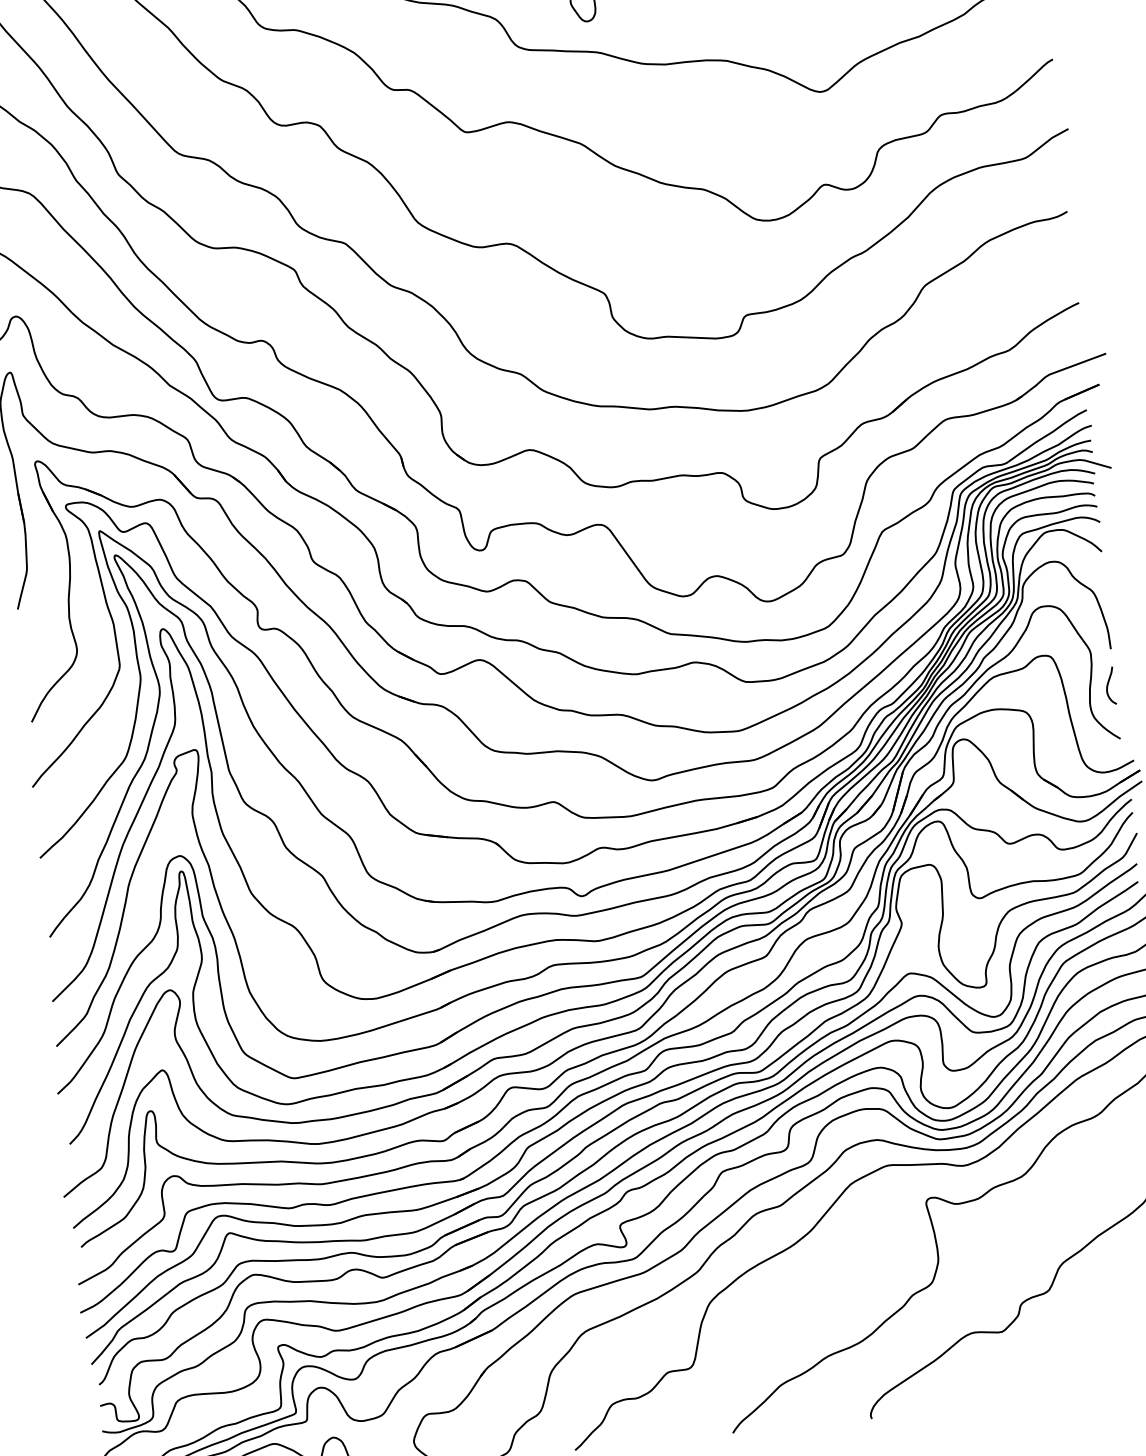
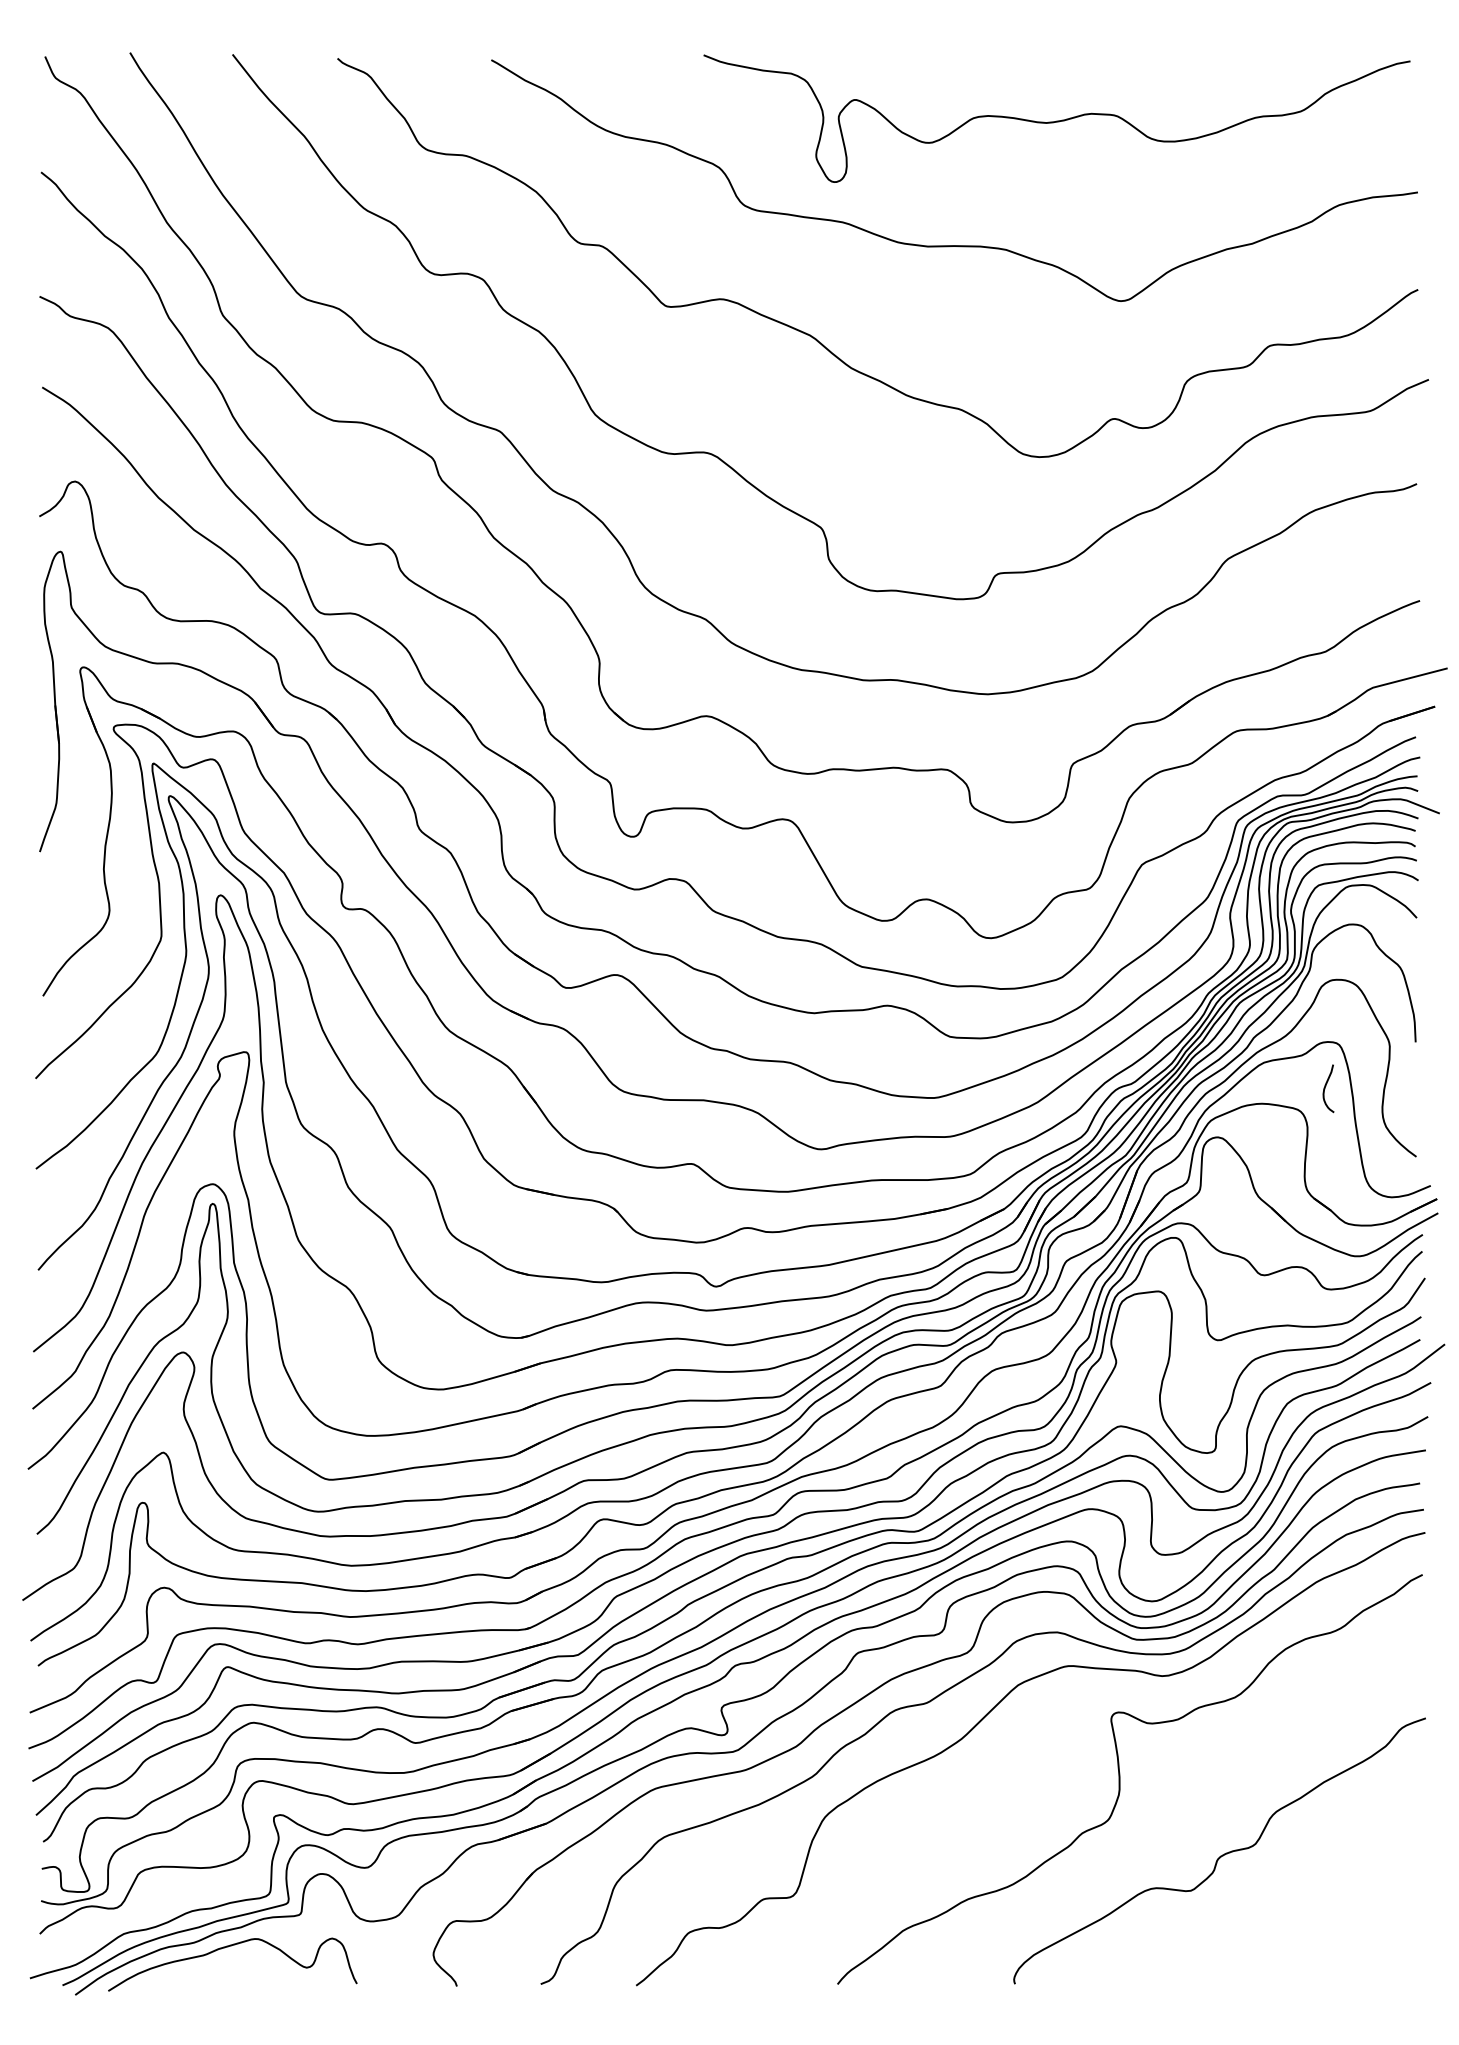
curve: (1108, 684) -> (1326, 1086), moved

